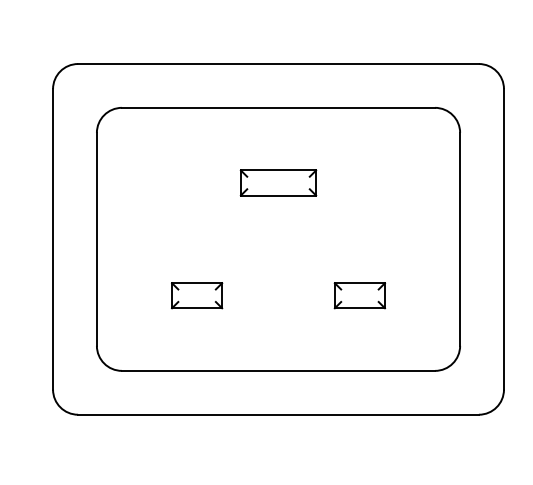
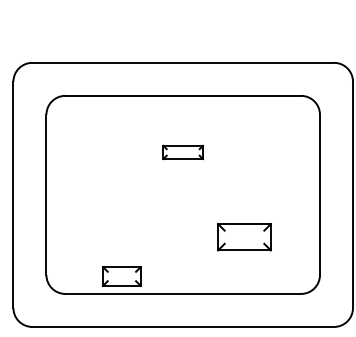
part: (278, 182) -> (183, 152), size x0.7
part: (197, 295) -> (122, 276), moved
part: (359, 295) -> (244, 237), size x1.4

